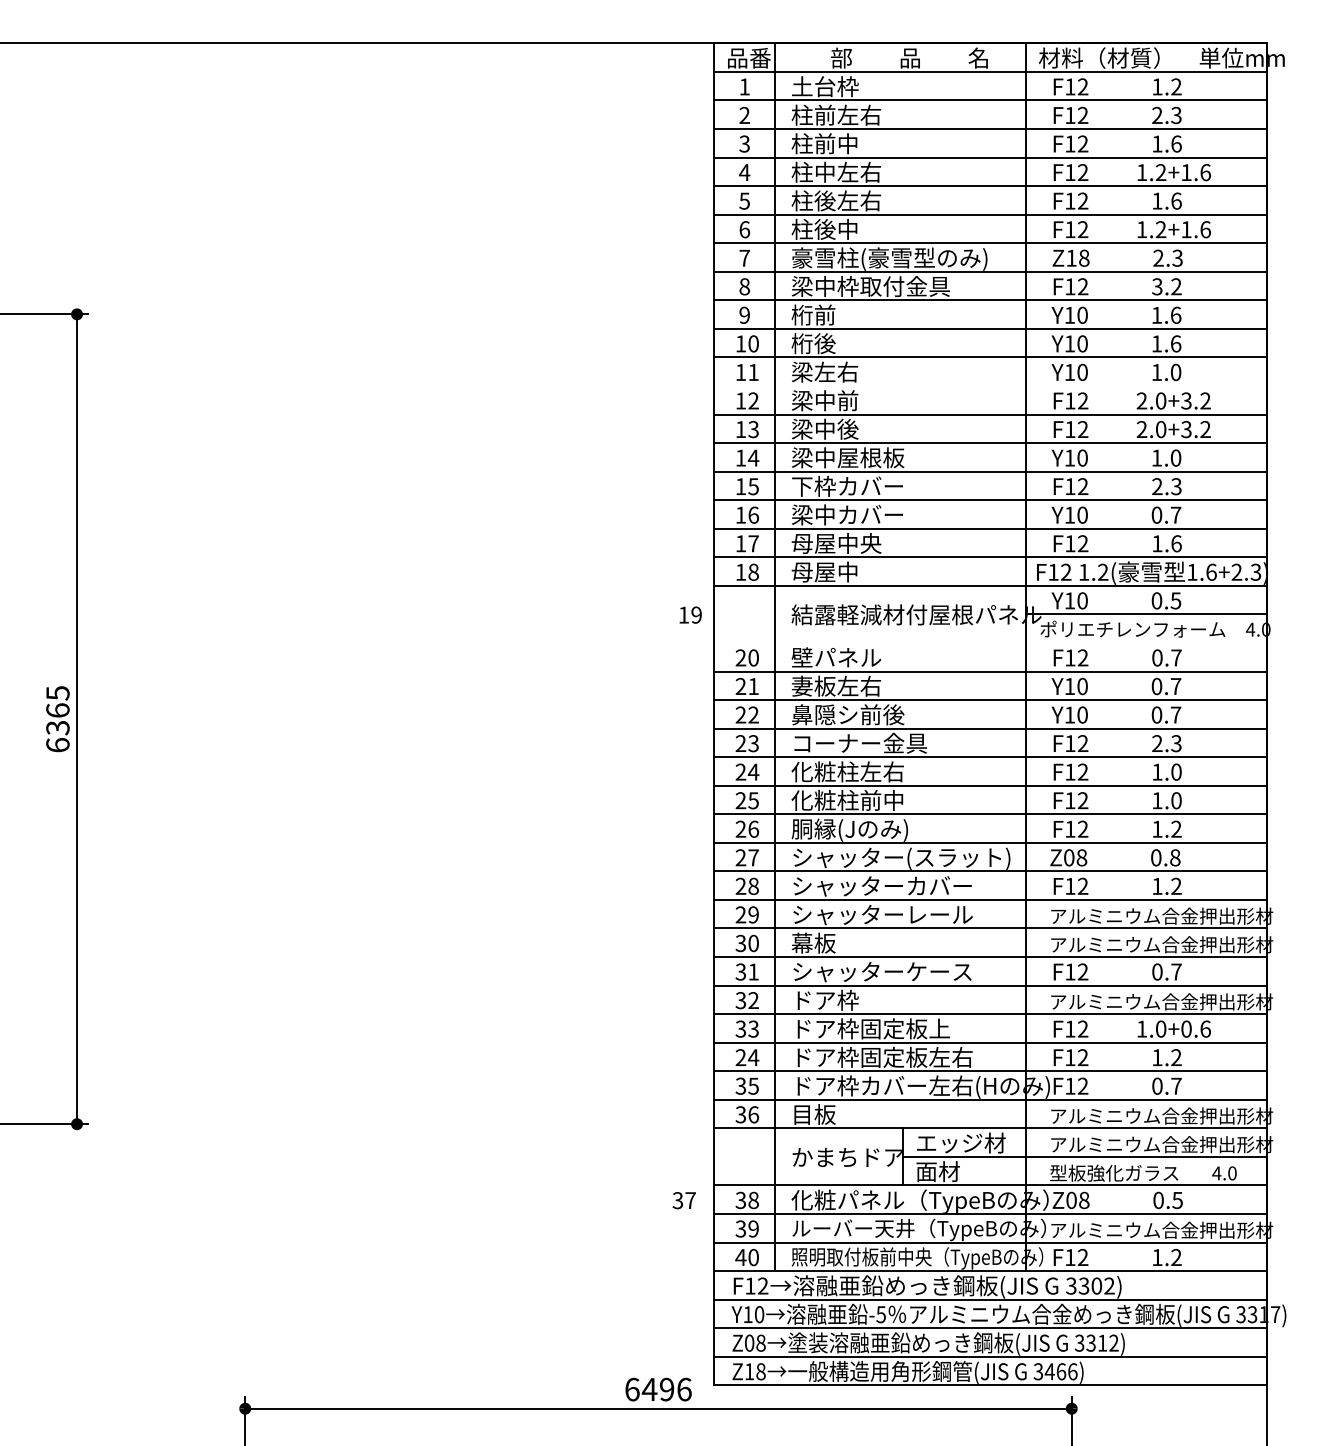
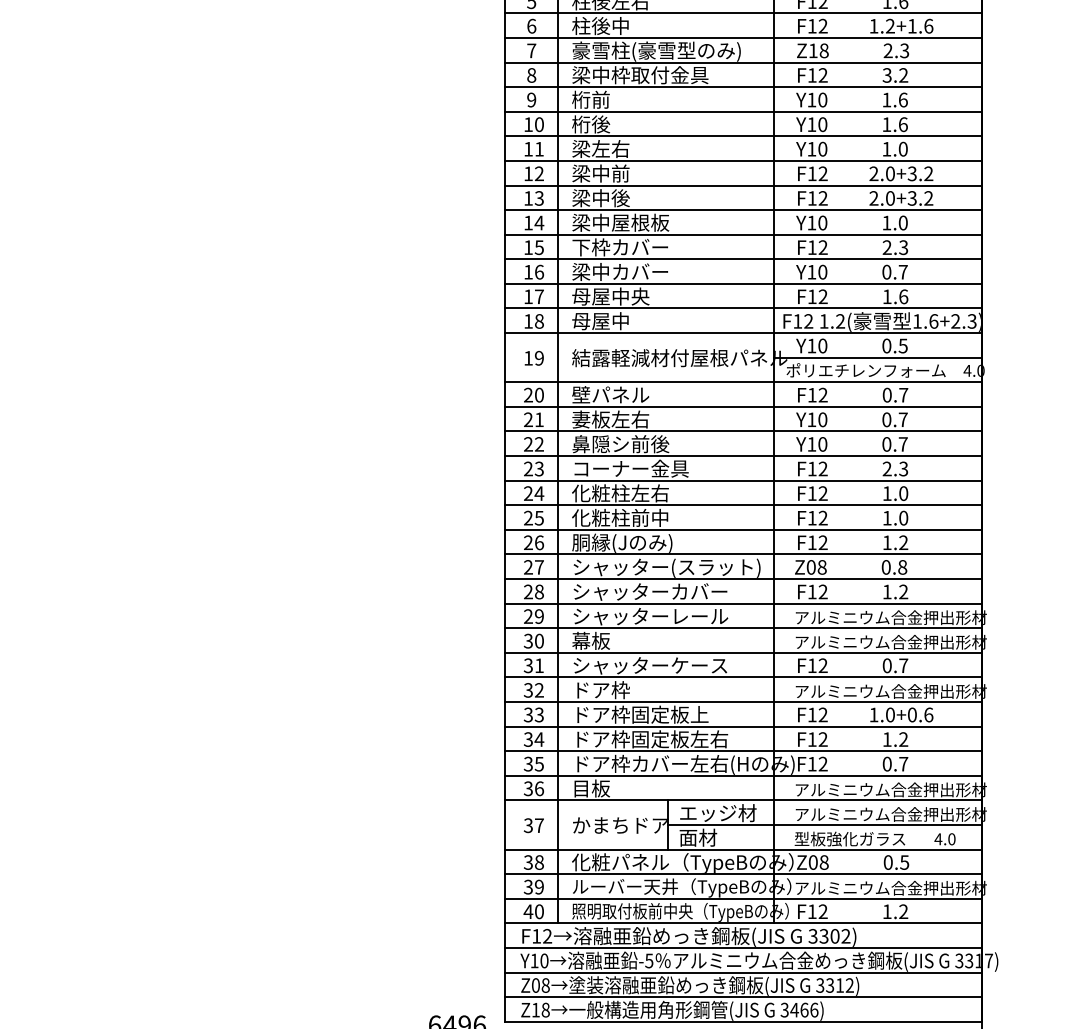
line: (990, 385) -> (743, 160), added
text: (690, 614) -> (534, 357), moved
line: (990, 642) -> (743, 381), added
text: (740, 1057) -> (528, 739), 24 -> 34
text: (683, 1200) -> (533, 825), moved

